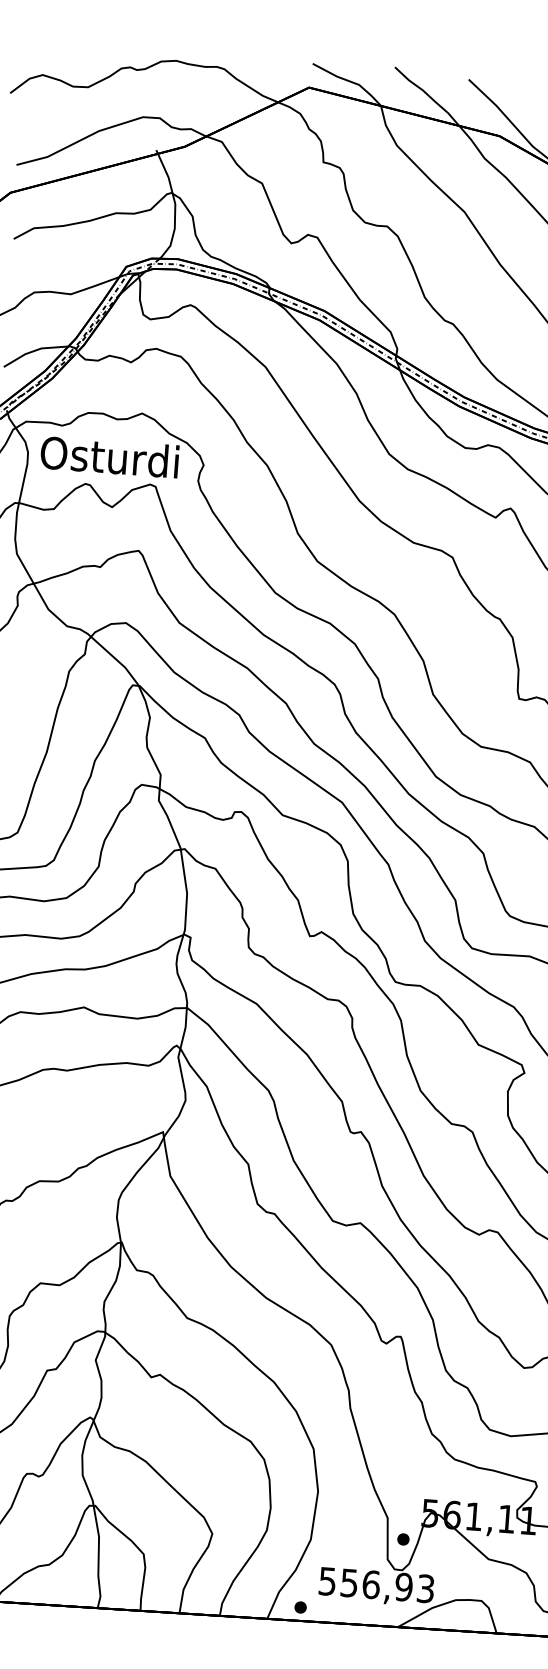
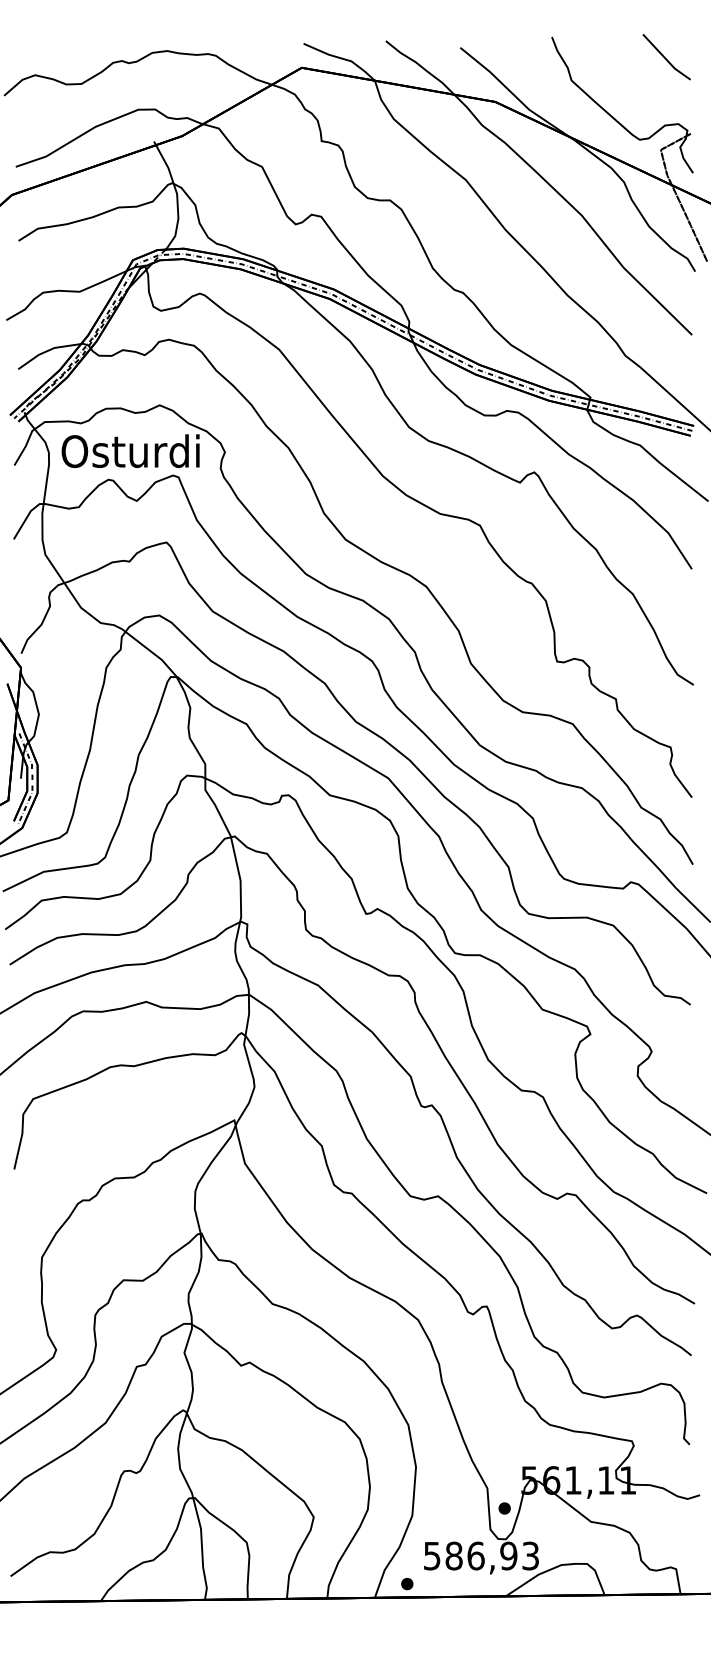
text: (348, 1582) -> (453, 1555), 556,93 -> 586,93

